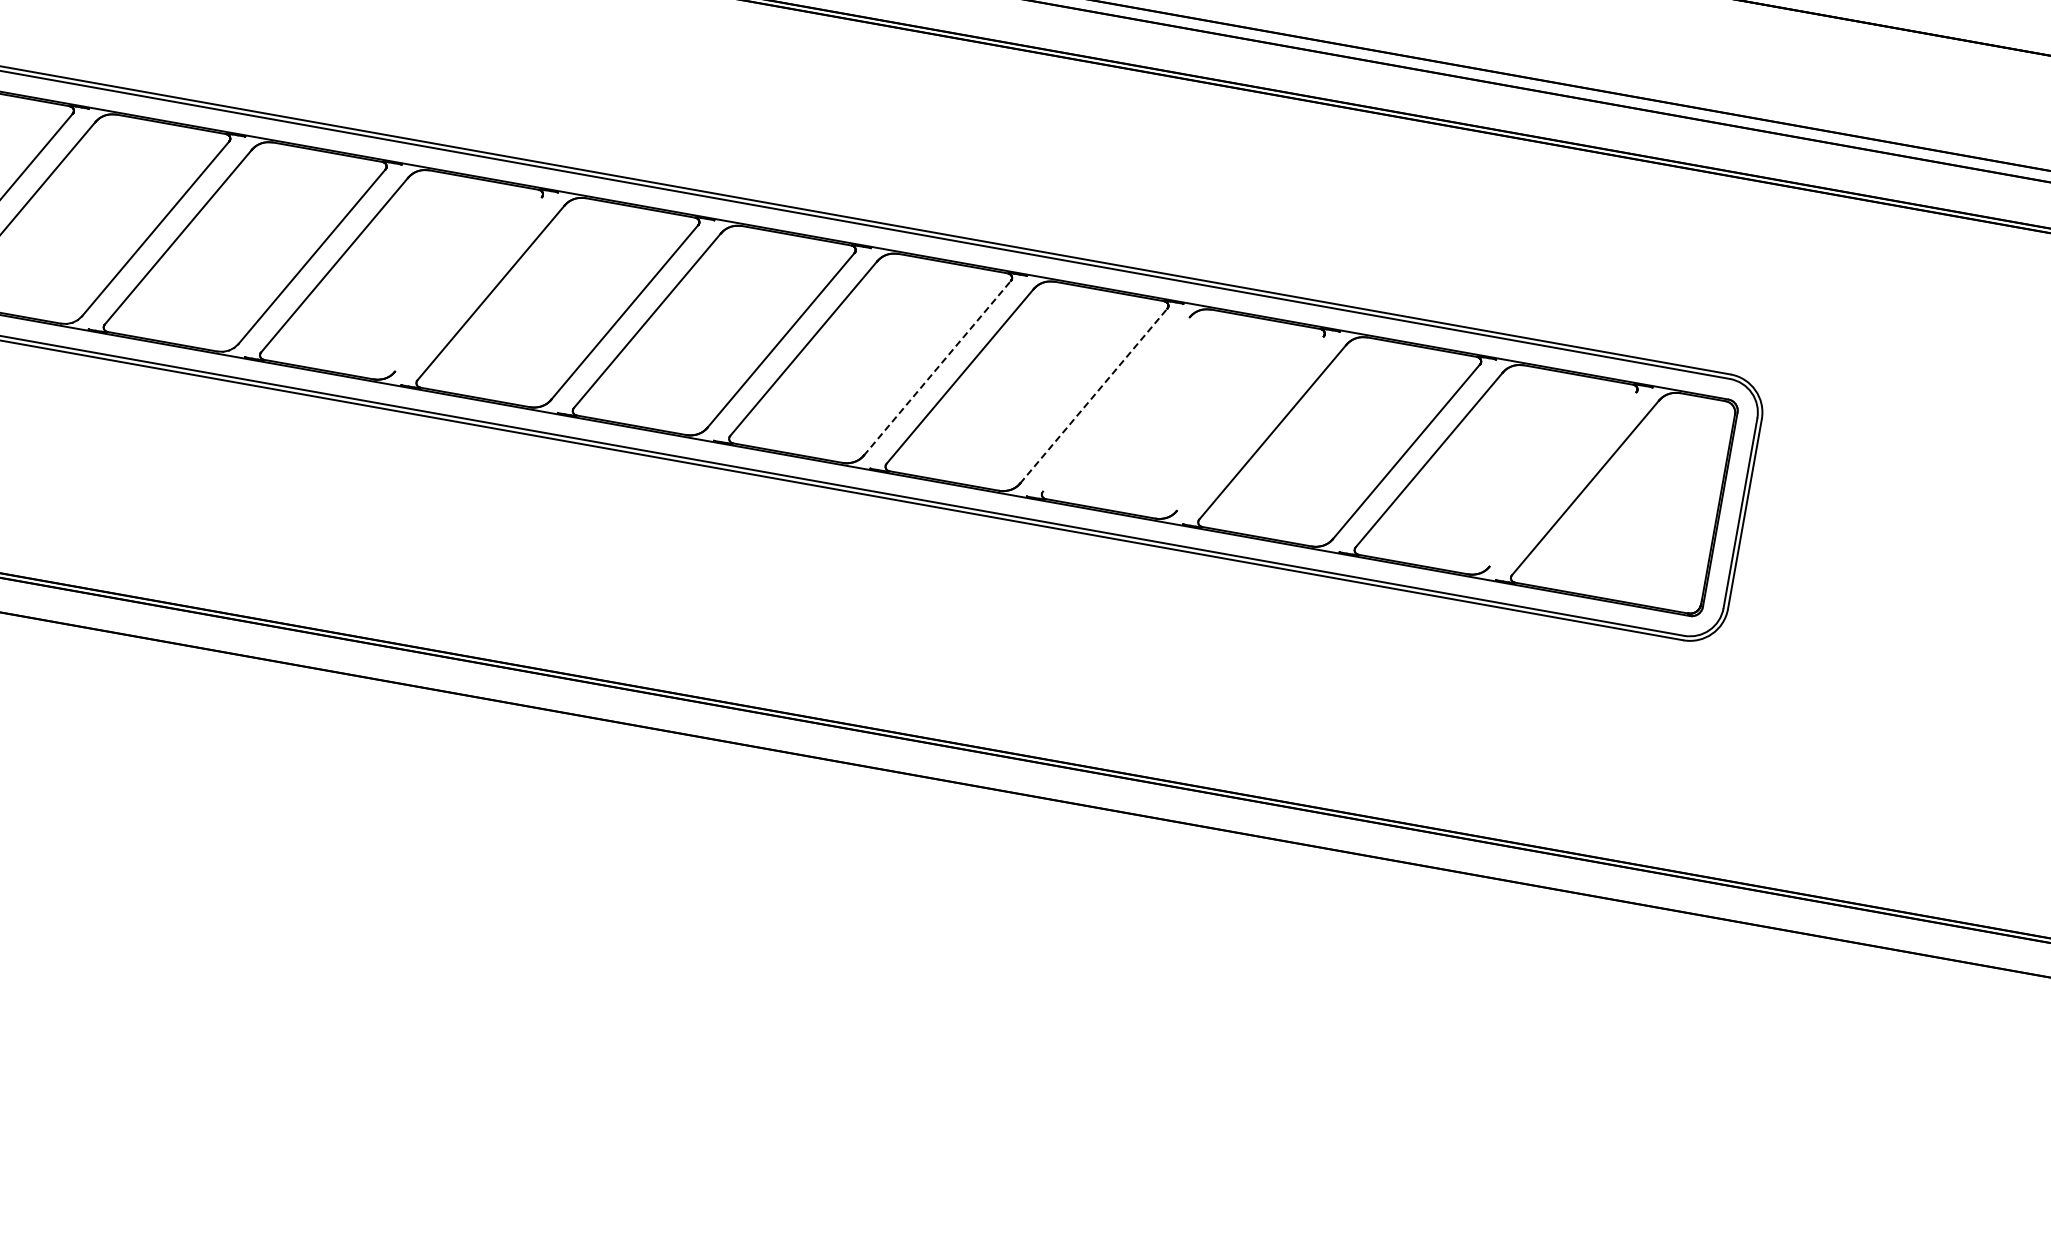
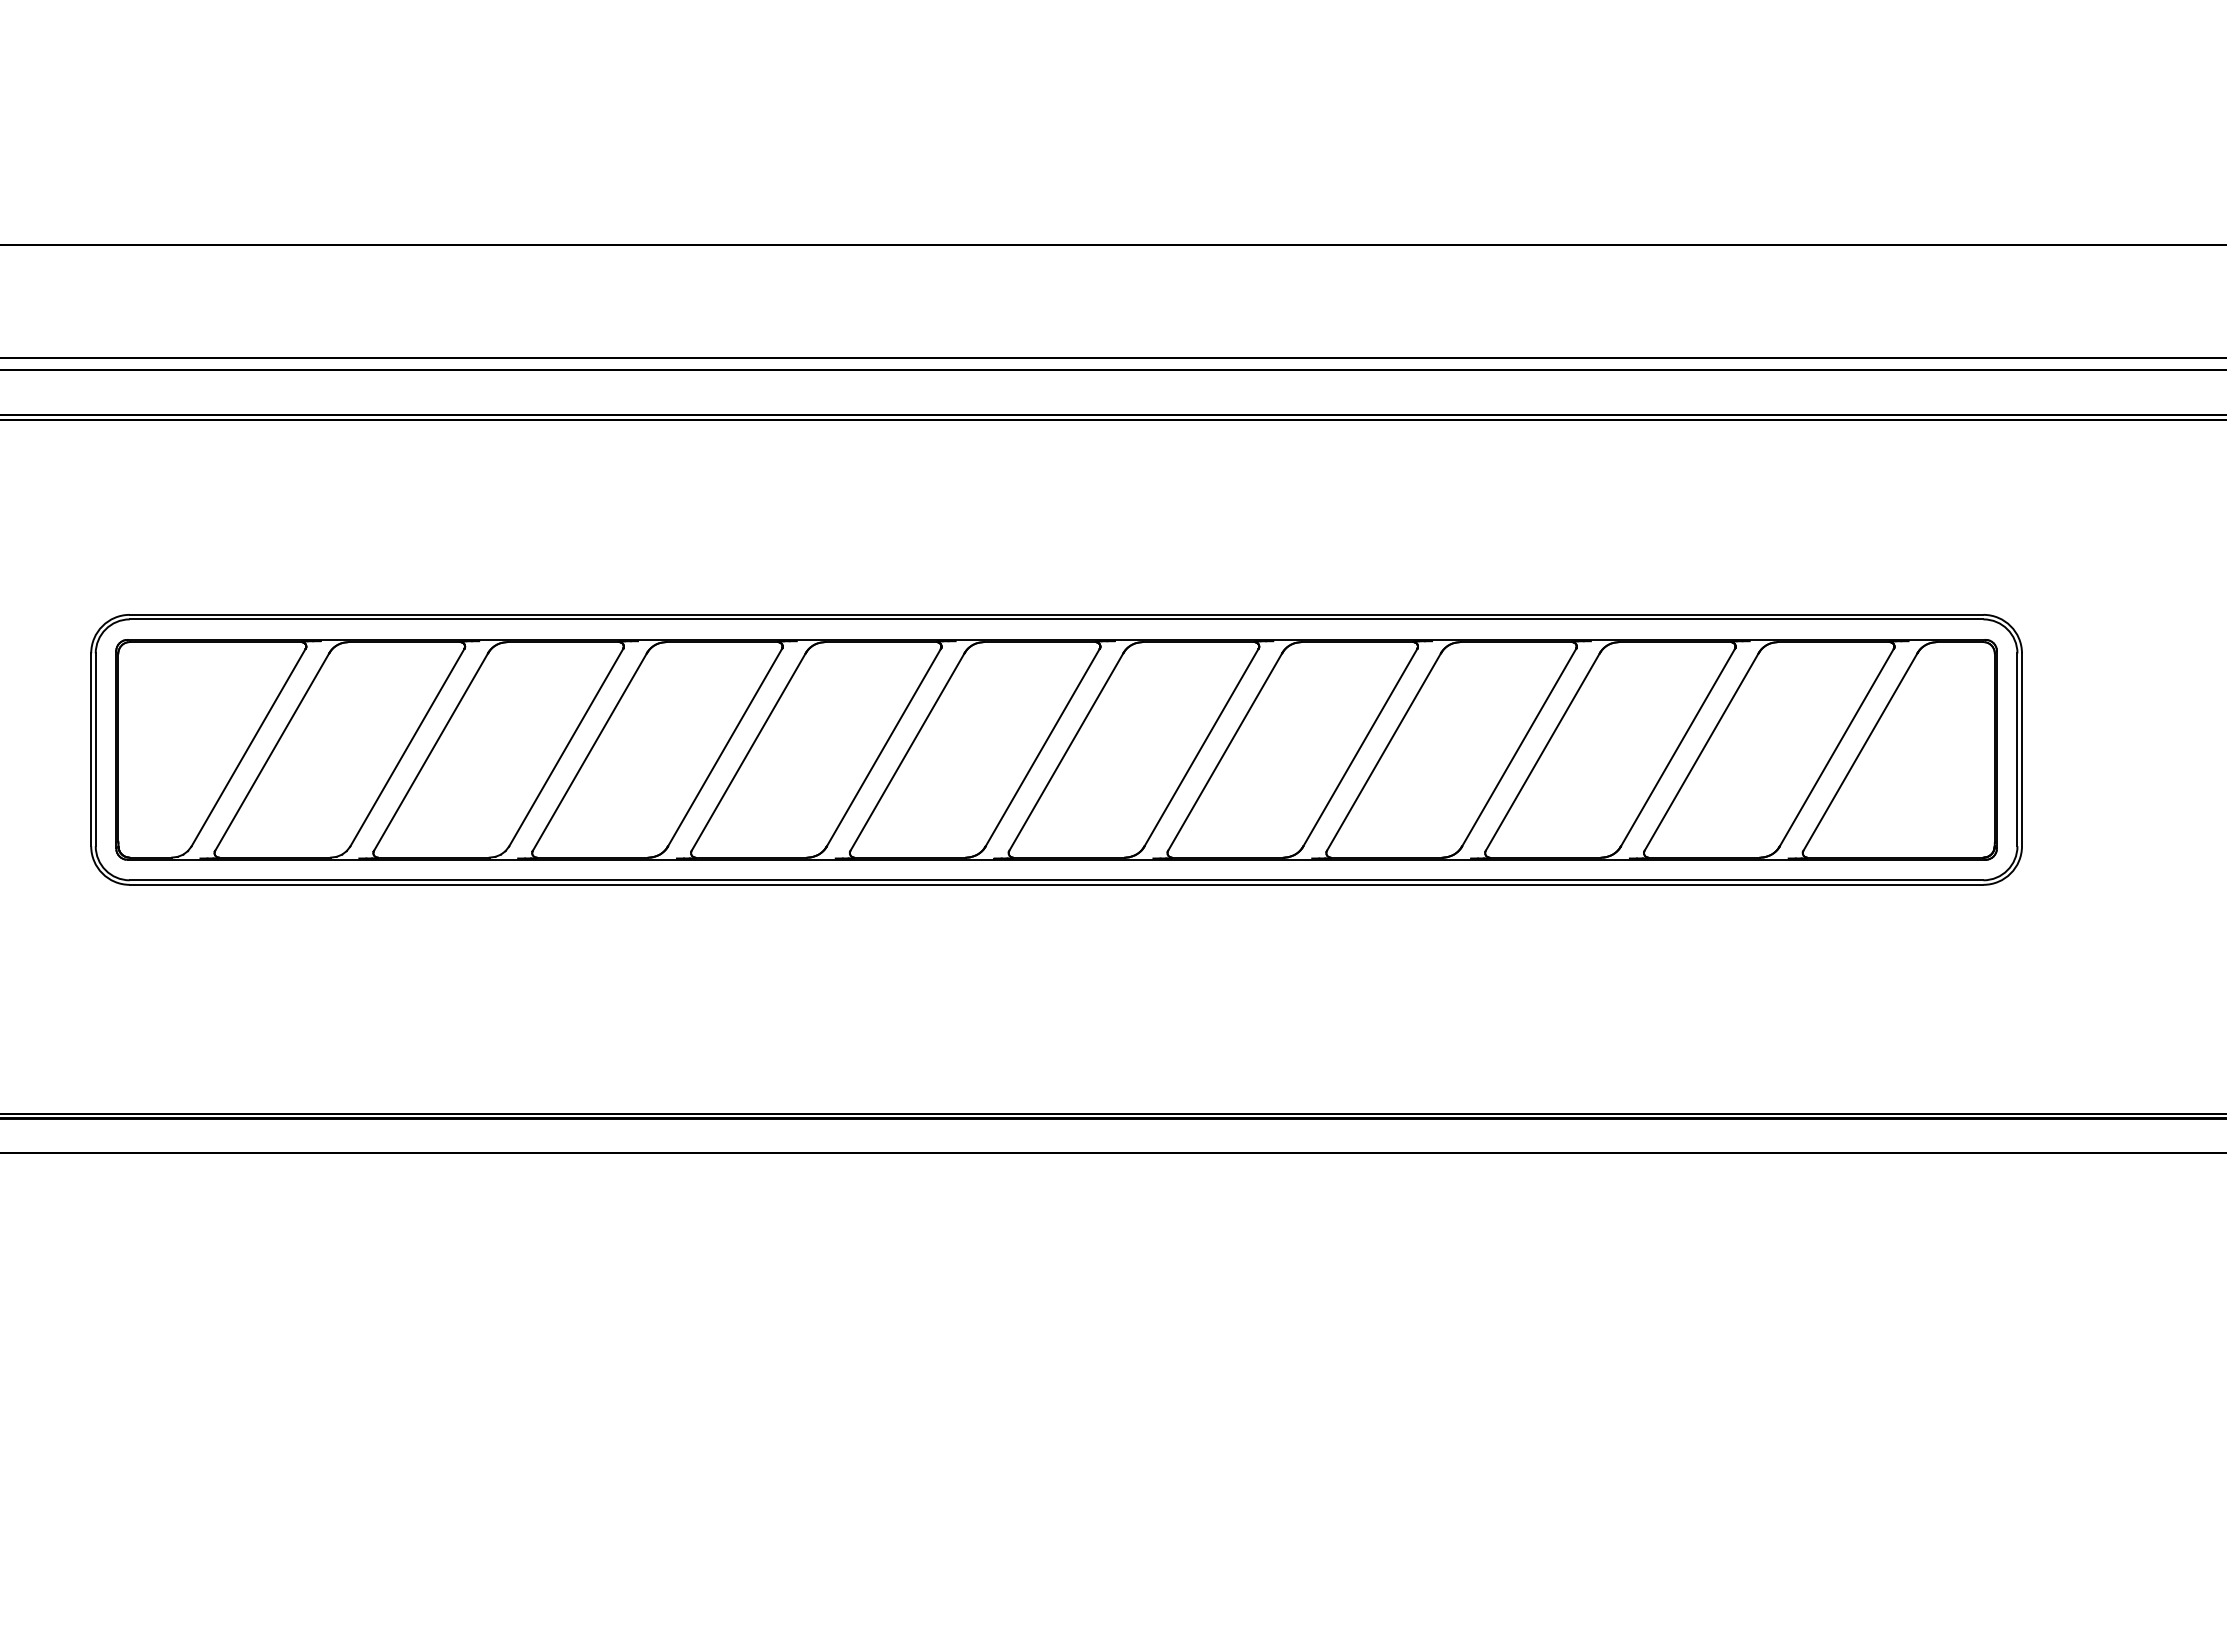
line: (467, 284) -> (724, 747), added
line: (937, 367) -> (1201, 747), dashed -> solid
line: (1094, 395) -> (1360, 747), dashed -> solid
line: (1116, 403) -> (1383, 751), added
line: (1249, 423) -> (1518, 747), added
line: (1562, 479) -> (1836, 747), added

